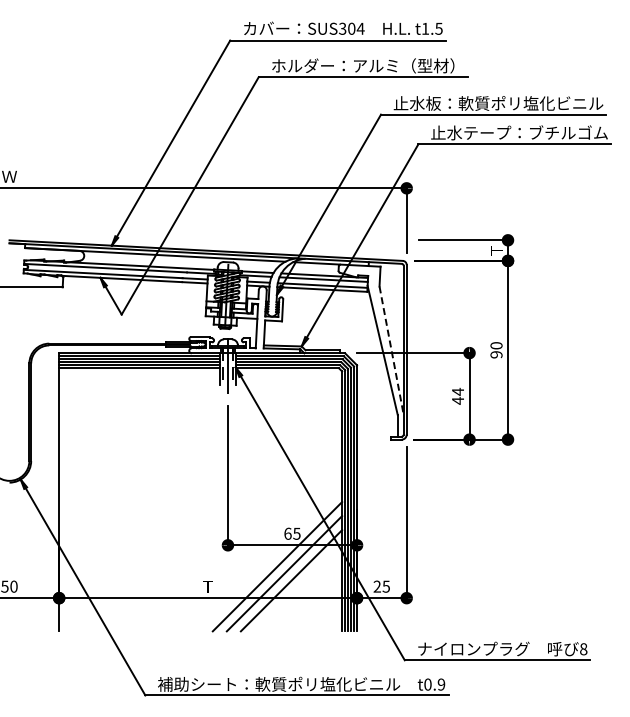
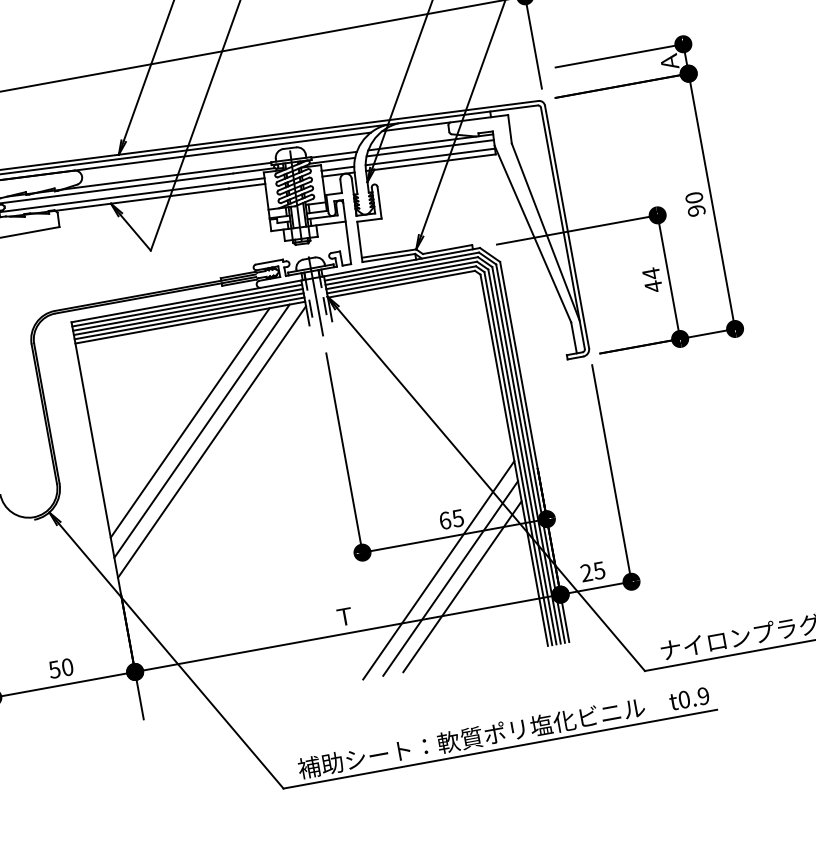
text: (496, 250) -> (669, 61), Ｔ -> Ａ
line: (391, 351) -> (545, 233), dashed -> solid
line: (127, 436) -> (190, 423), added
line: (134, 443) -> (202, 431), added
line: (139, 451) -> (211, 441), added

